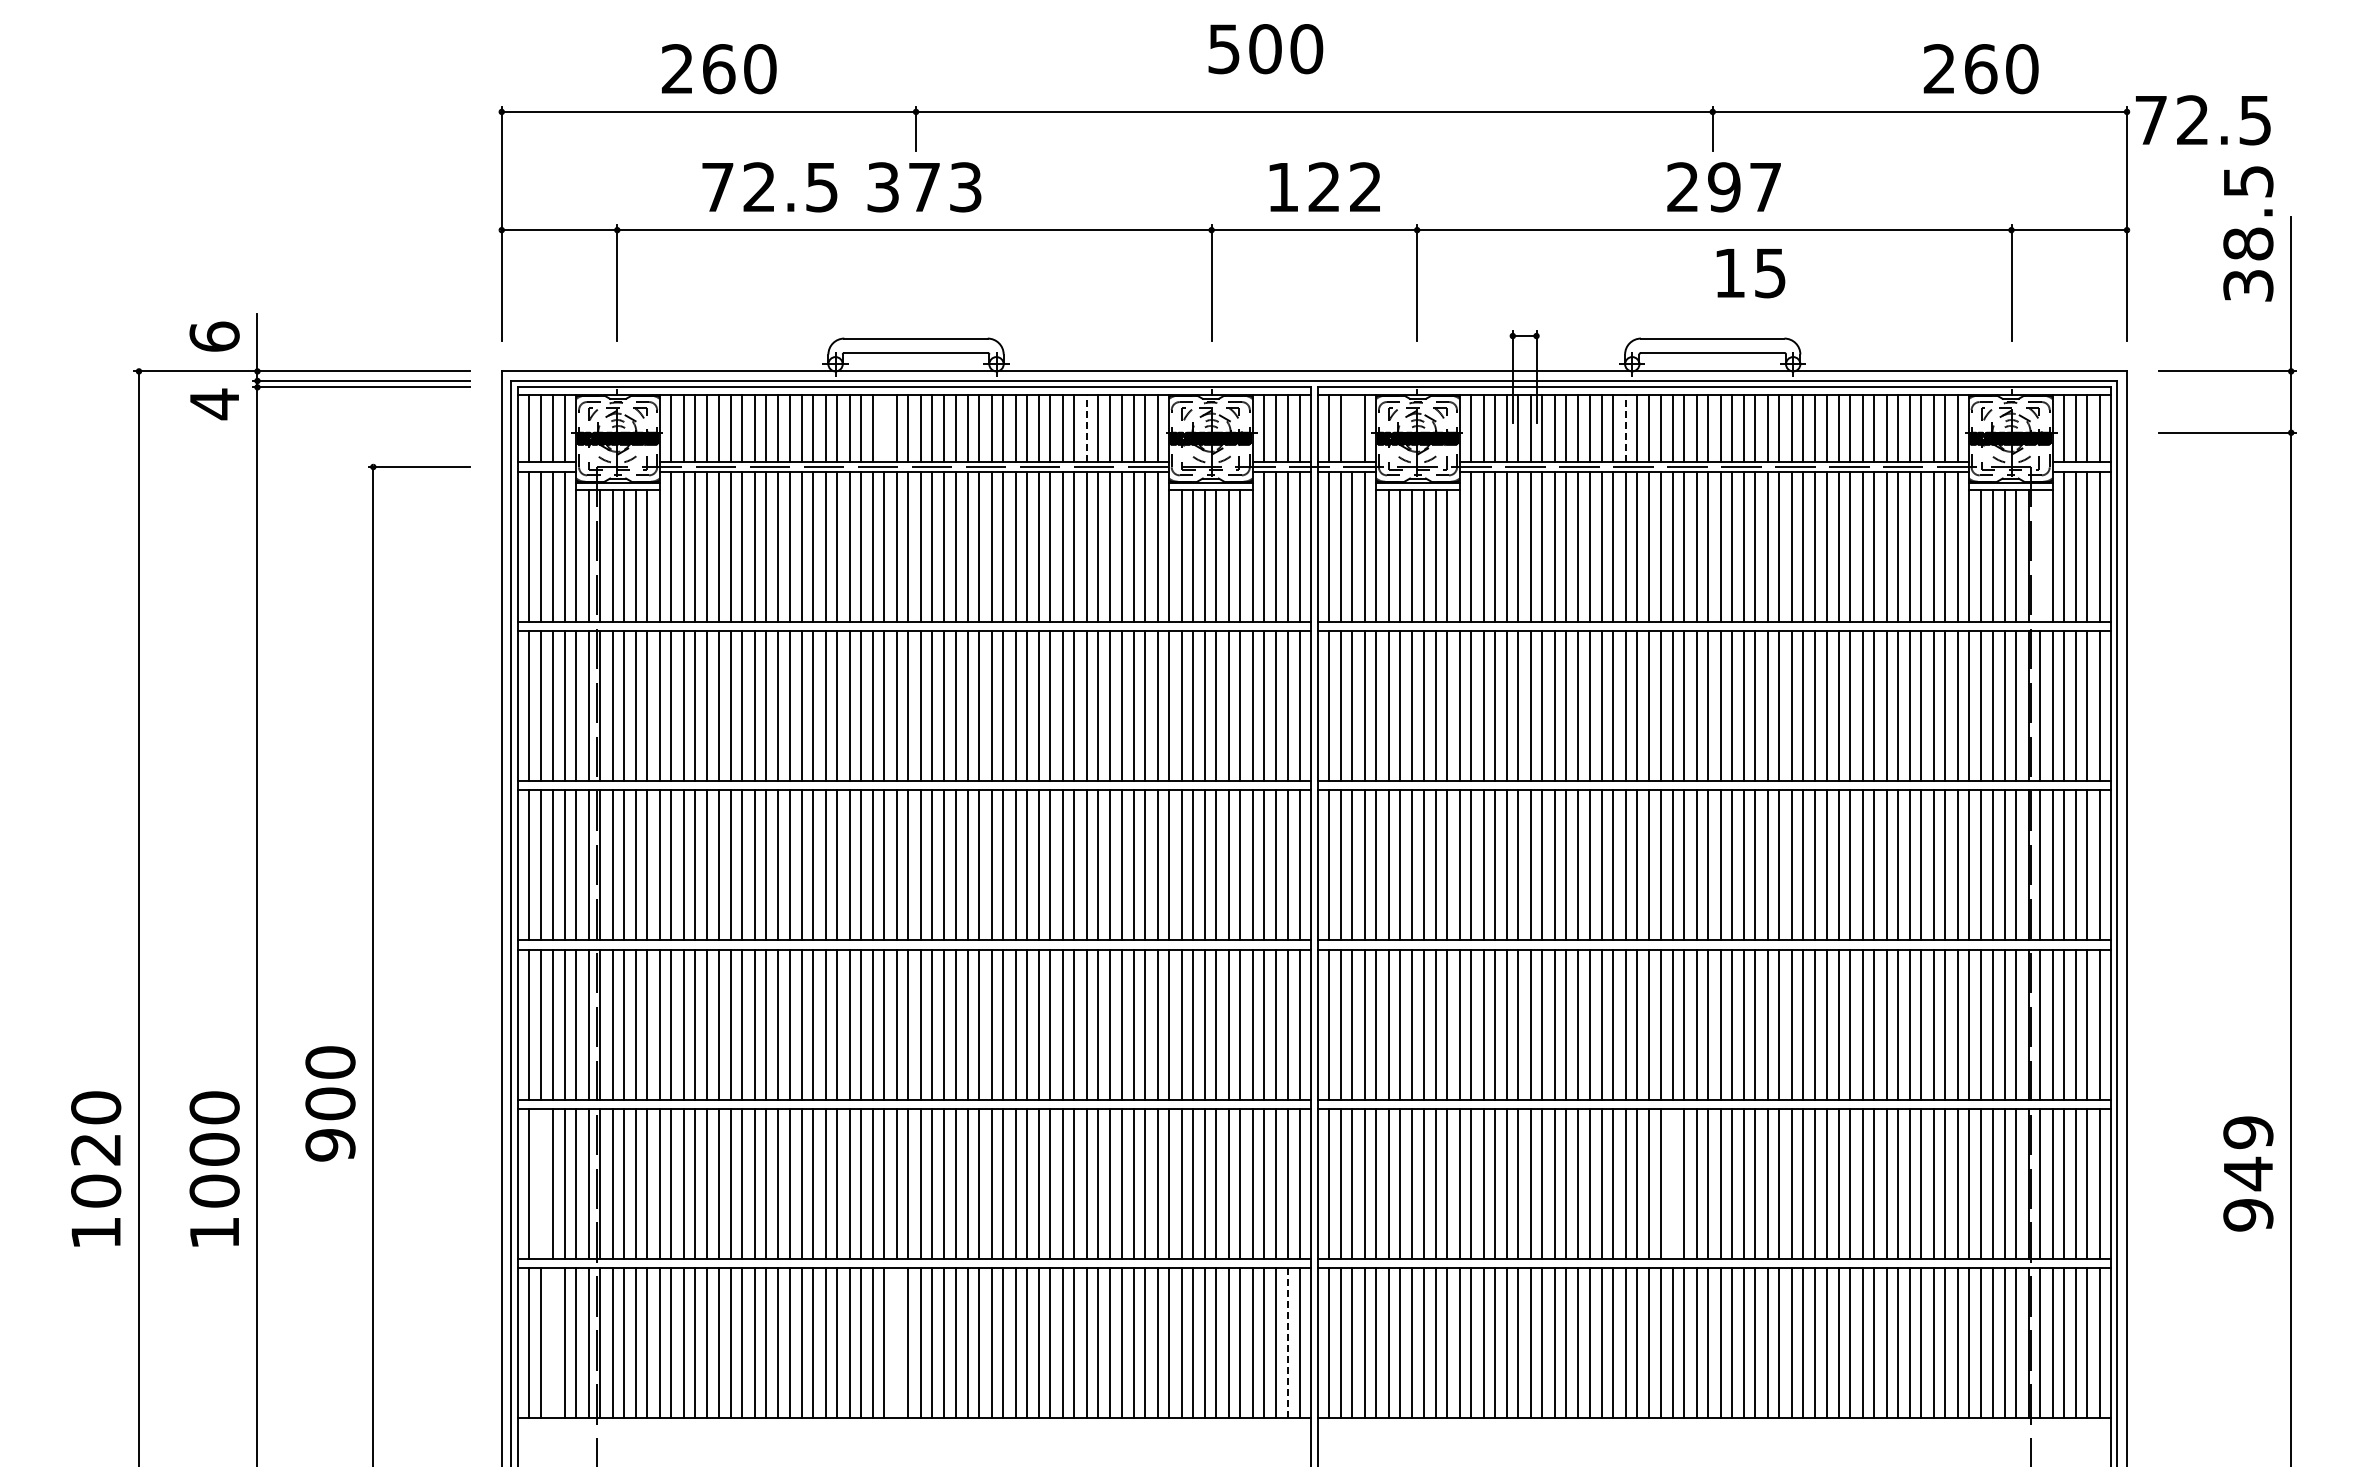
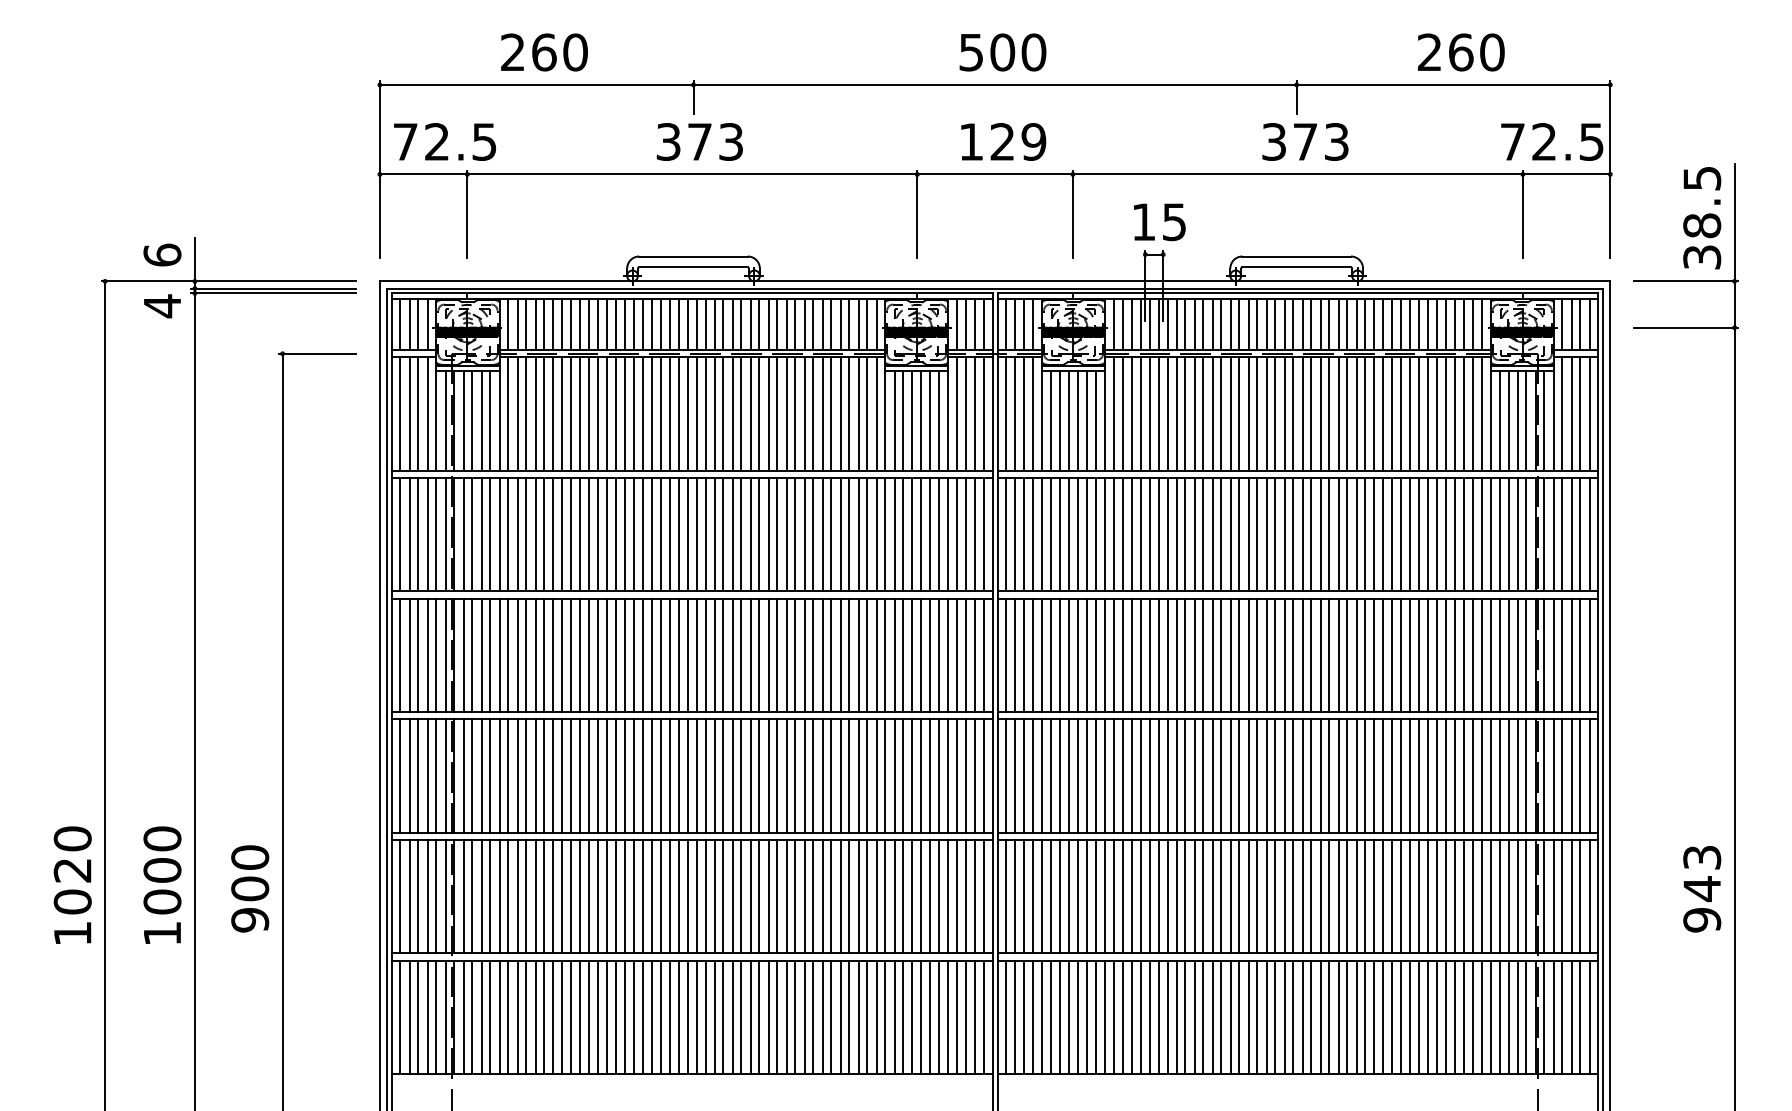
text: (1265, 49) -> (1002, 52), moved
text: (1980, 69) -> (1460, 52), moved
text: (2203, 120) -> (1552, 142), moved
text: (769, 187) -> (444, 142), moved
text: (1365, 187) -> (1033, 142), 122 -> 129
text: (1724, 187) -> (1305, 142), 297 -> 373
text: (2248, 233) -> (1702, 217), moved
text: (1750, 273) -> (1159, 222), moved
line: (884, 428) -> (669, 324), added
line: (1086, 428) -> (822, 324), dashed -> solid
line: (1352, 428) -> (1023, 324), added
line: (1625, 428) -> (1230, 324), dashed -> solid
line: (2039, 555) -> (1544, 420), added
text: (330, 1103) -> (250, 888), moved
text: (2248, 1132) -> (1702, 857), 949 -> 943
line: (541, 1183) -> (409, 896), added
line: (1673, 1183) -> (1266, 896), added
line: (552, 1343) -> (418, 1017), added
line: (897, 1343) -> (679, 1017), added
line: (1287, 1343) -> (974, 1017), dashed -> solid

